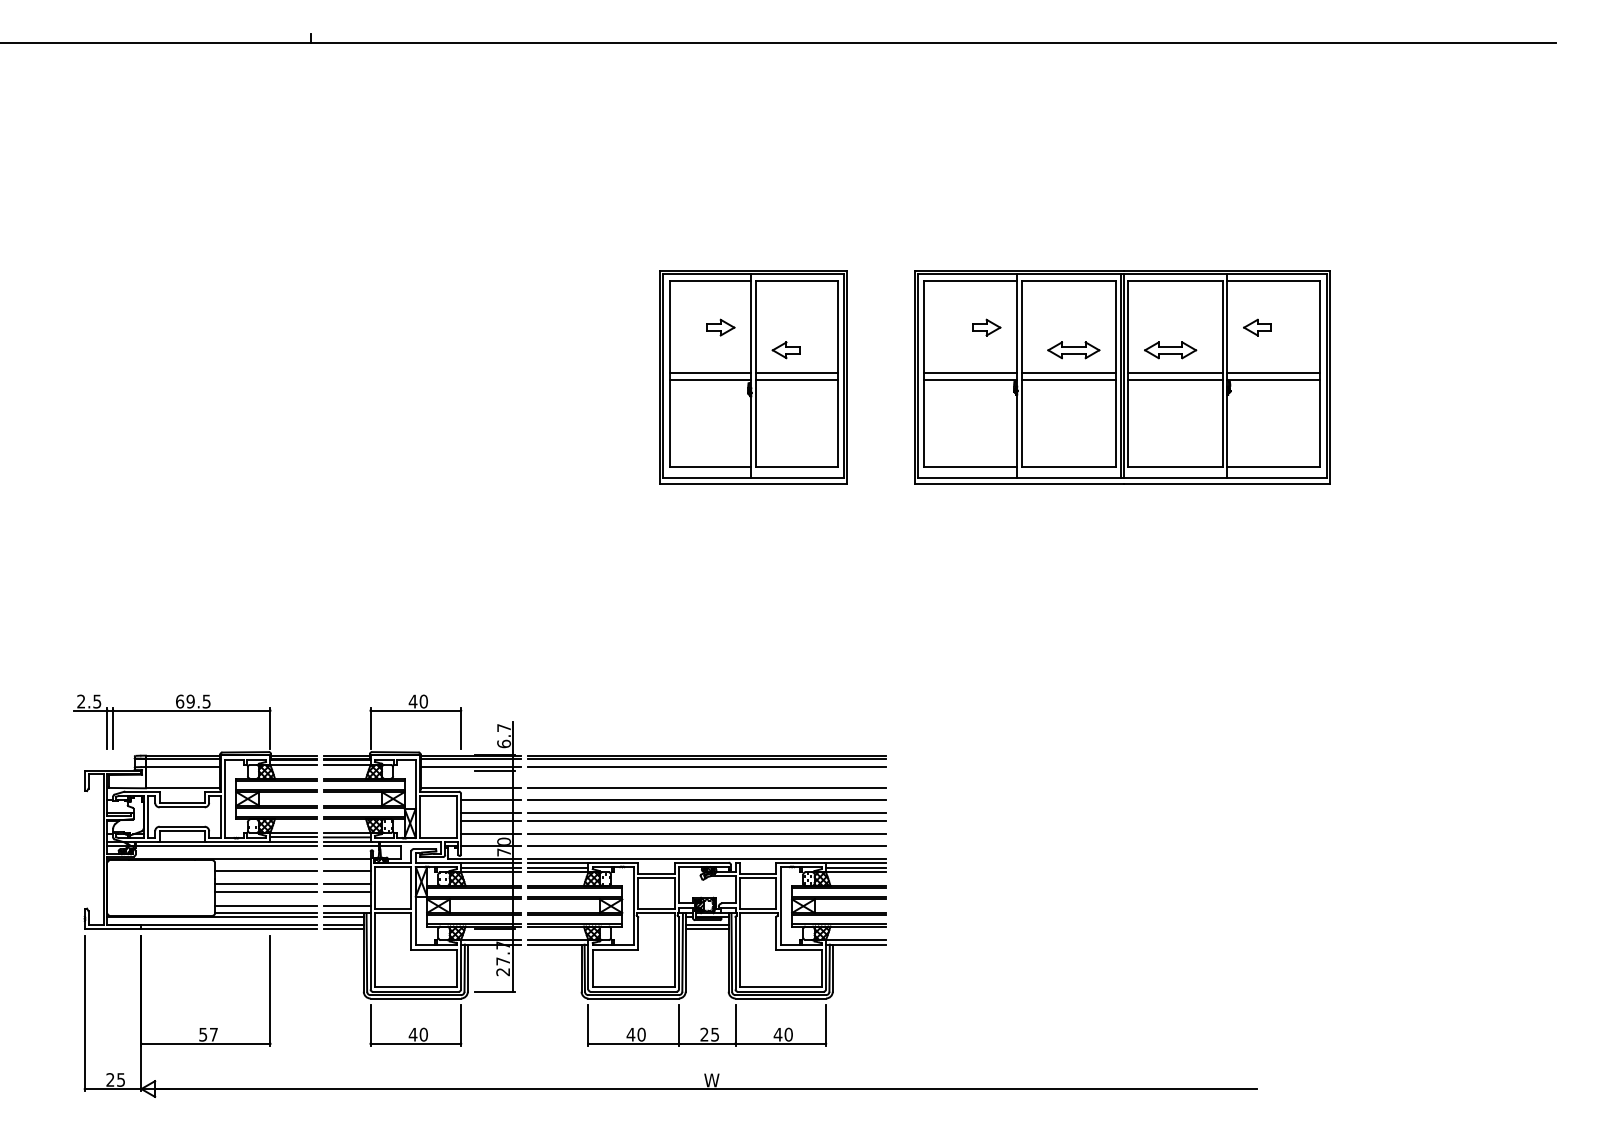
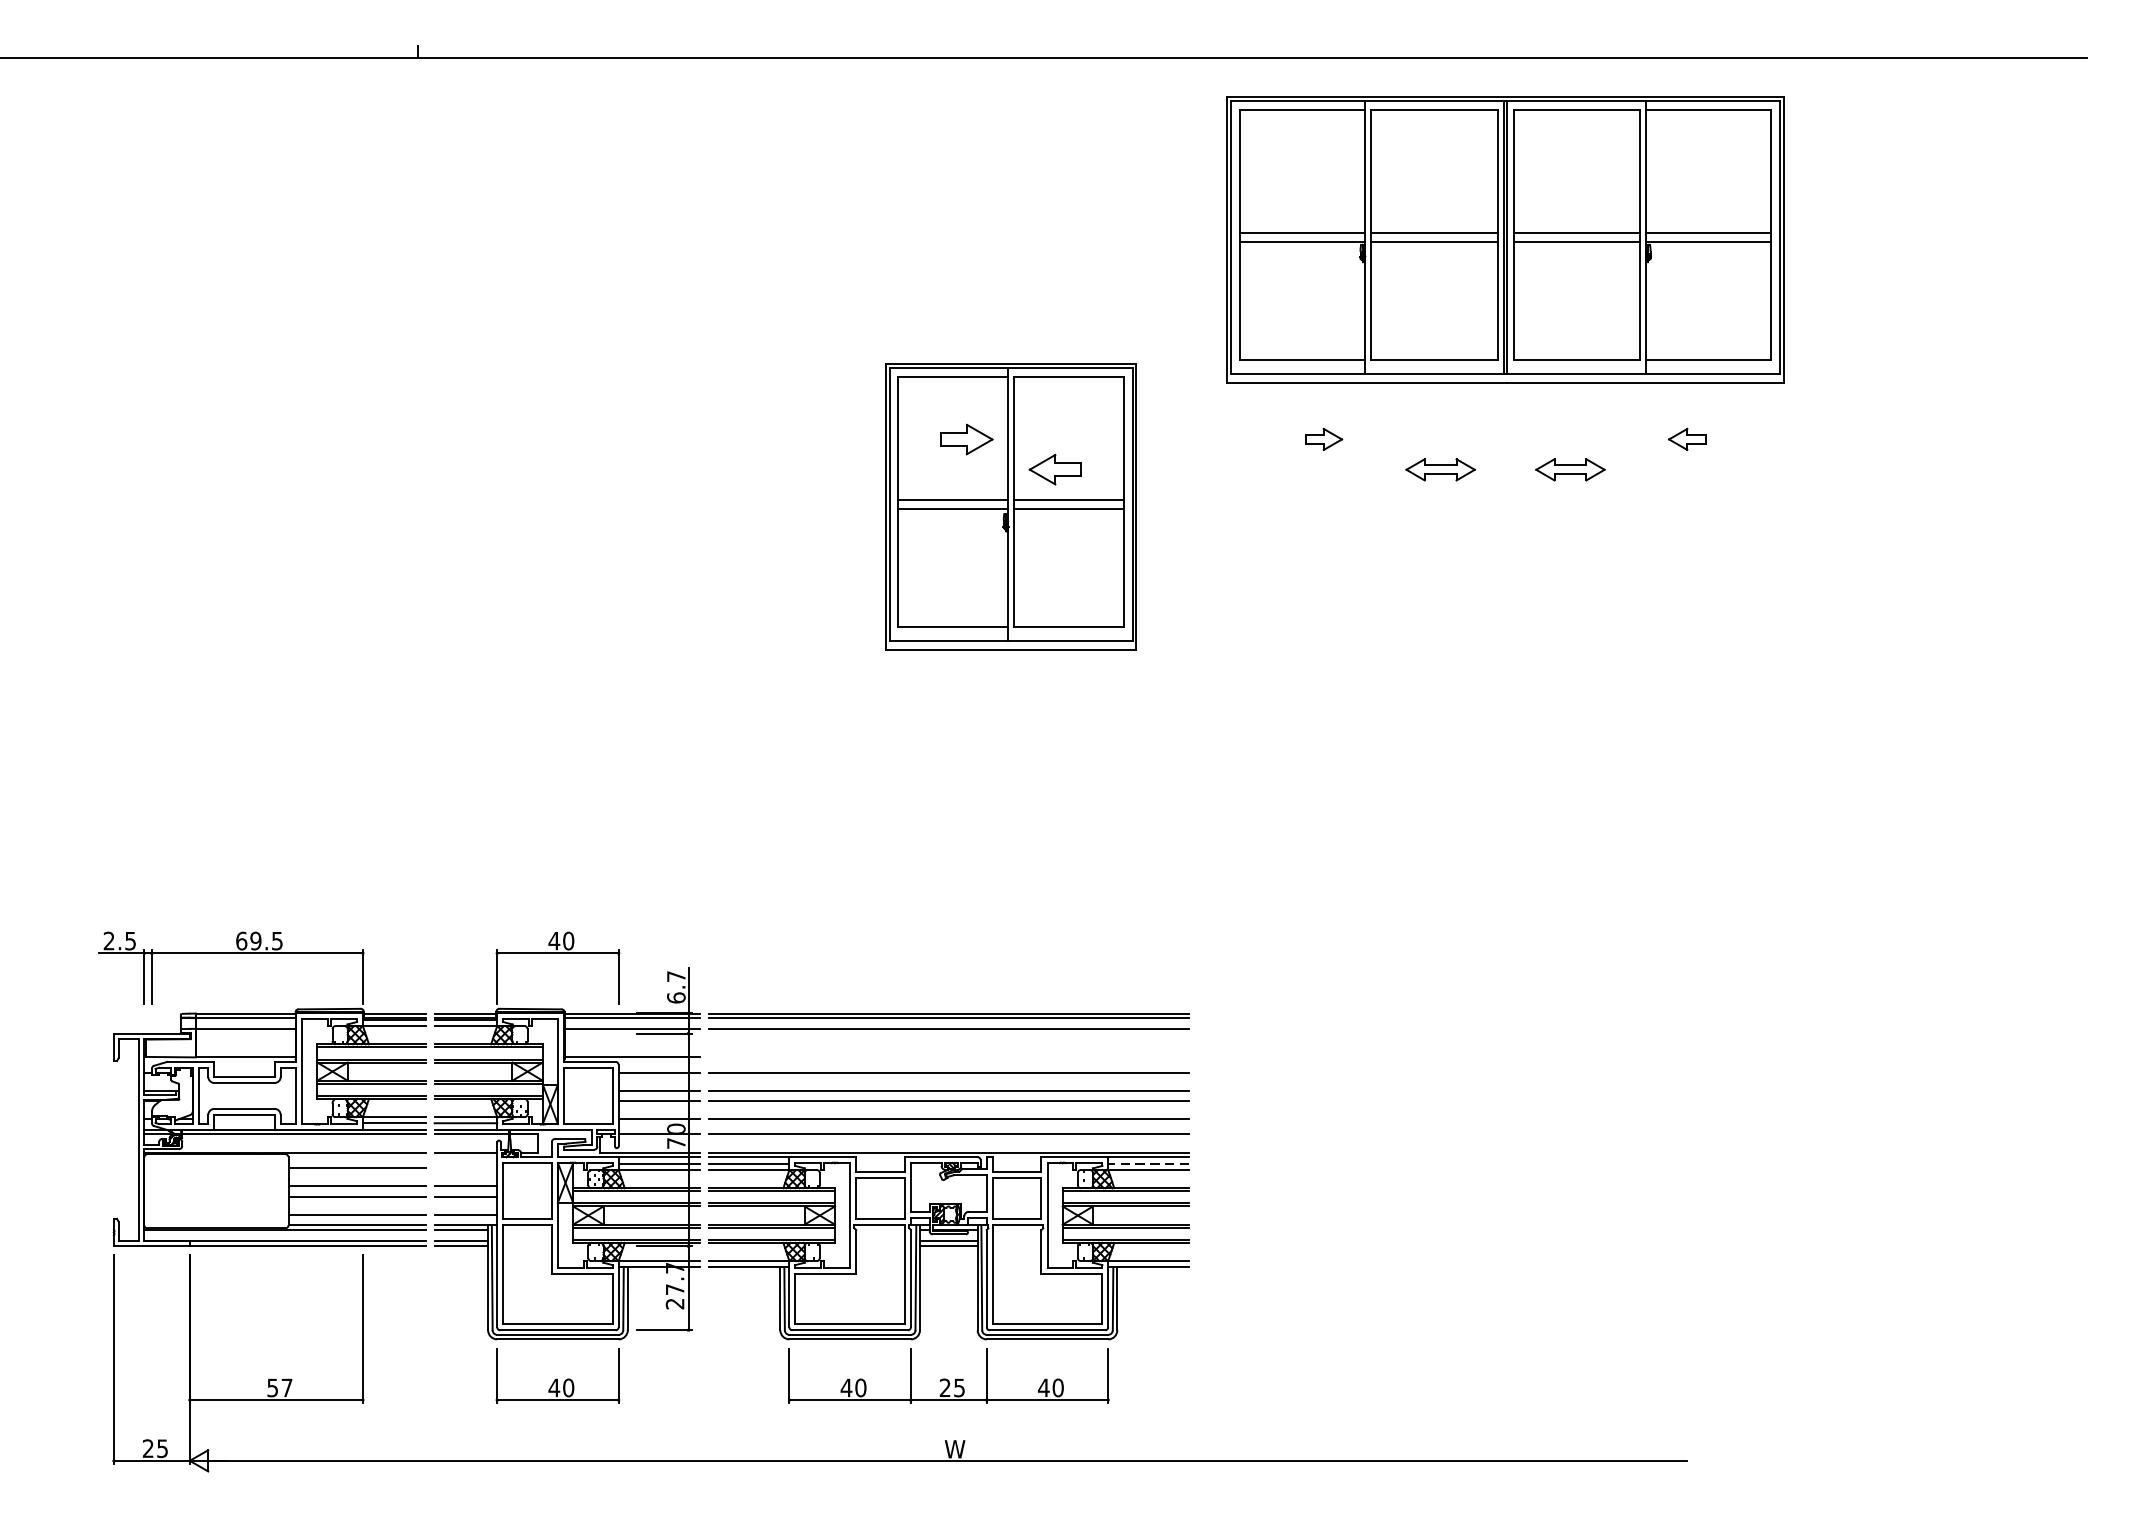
part: (720, 327) -> (966, 439), size x1.4
part: (785, 350) -> (1053, 470), size x1.4
part: (1122, 377) -> (1505, 239), moved
line: (707, 788) -> (949, 1057), removed
line: (855, 867) -> (1147, 1163), solid -> dashed
line: (346, 870) -> (464, 1167), removed

